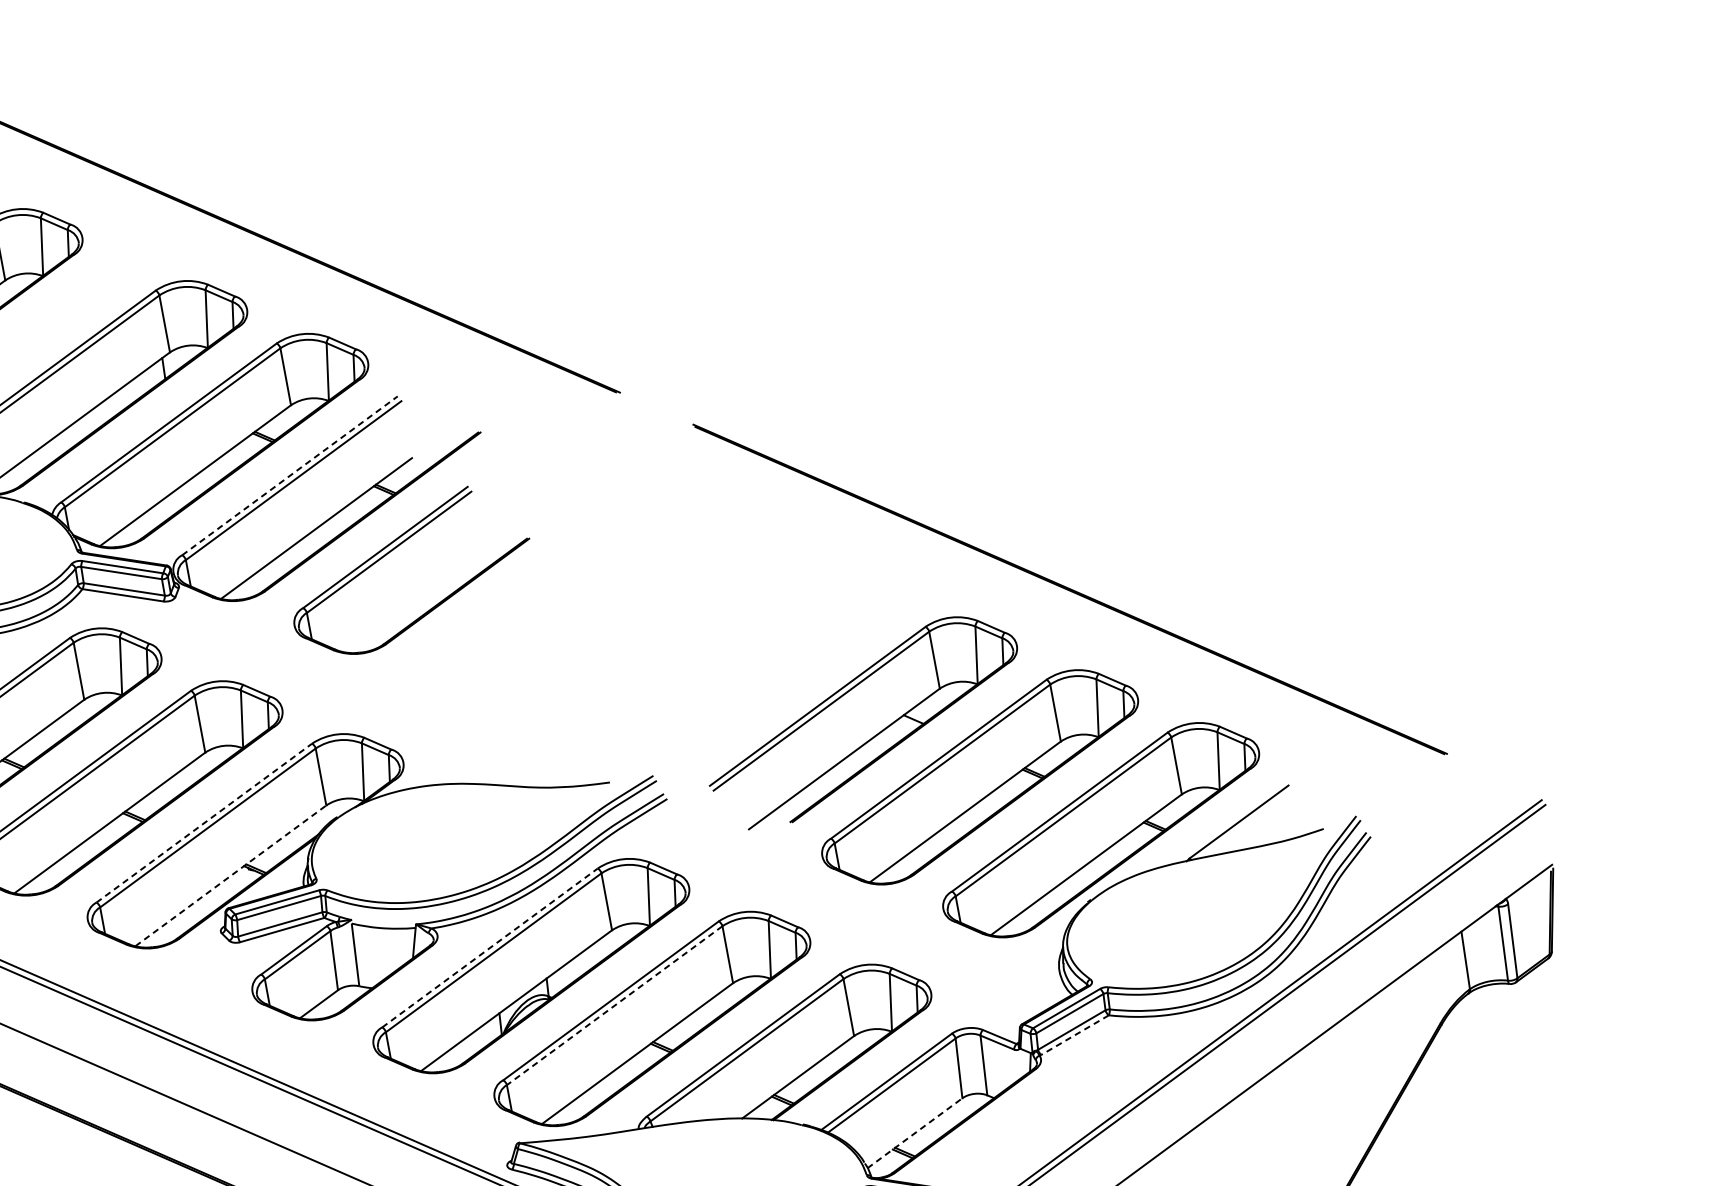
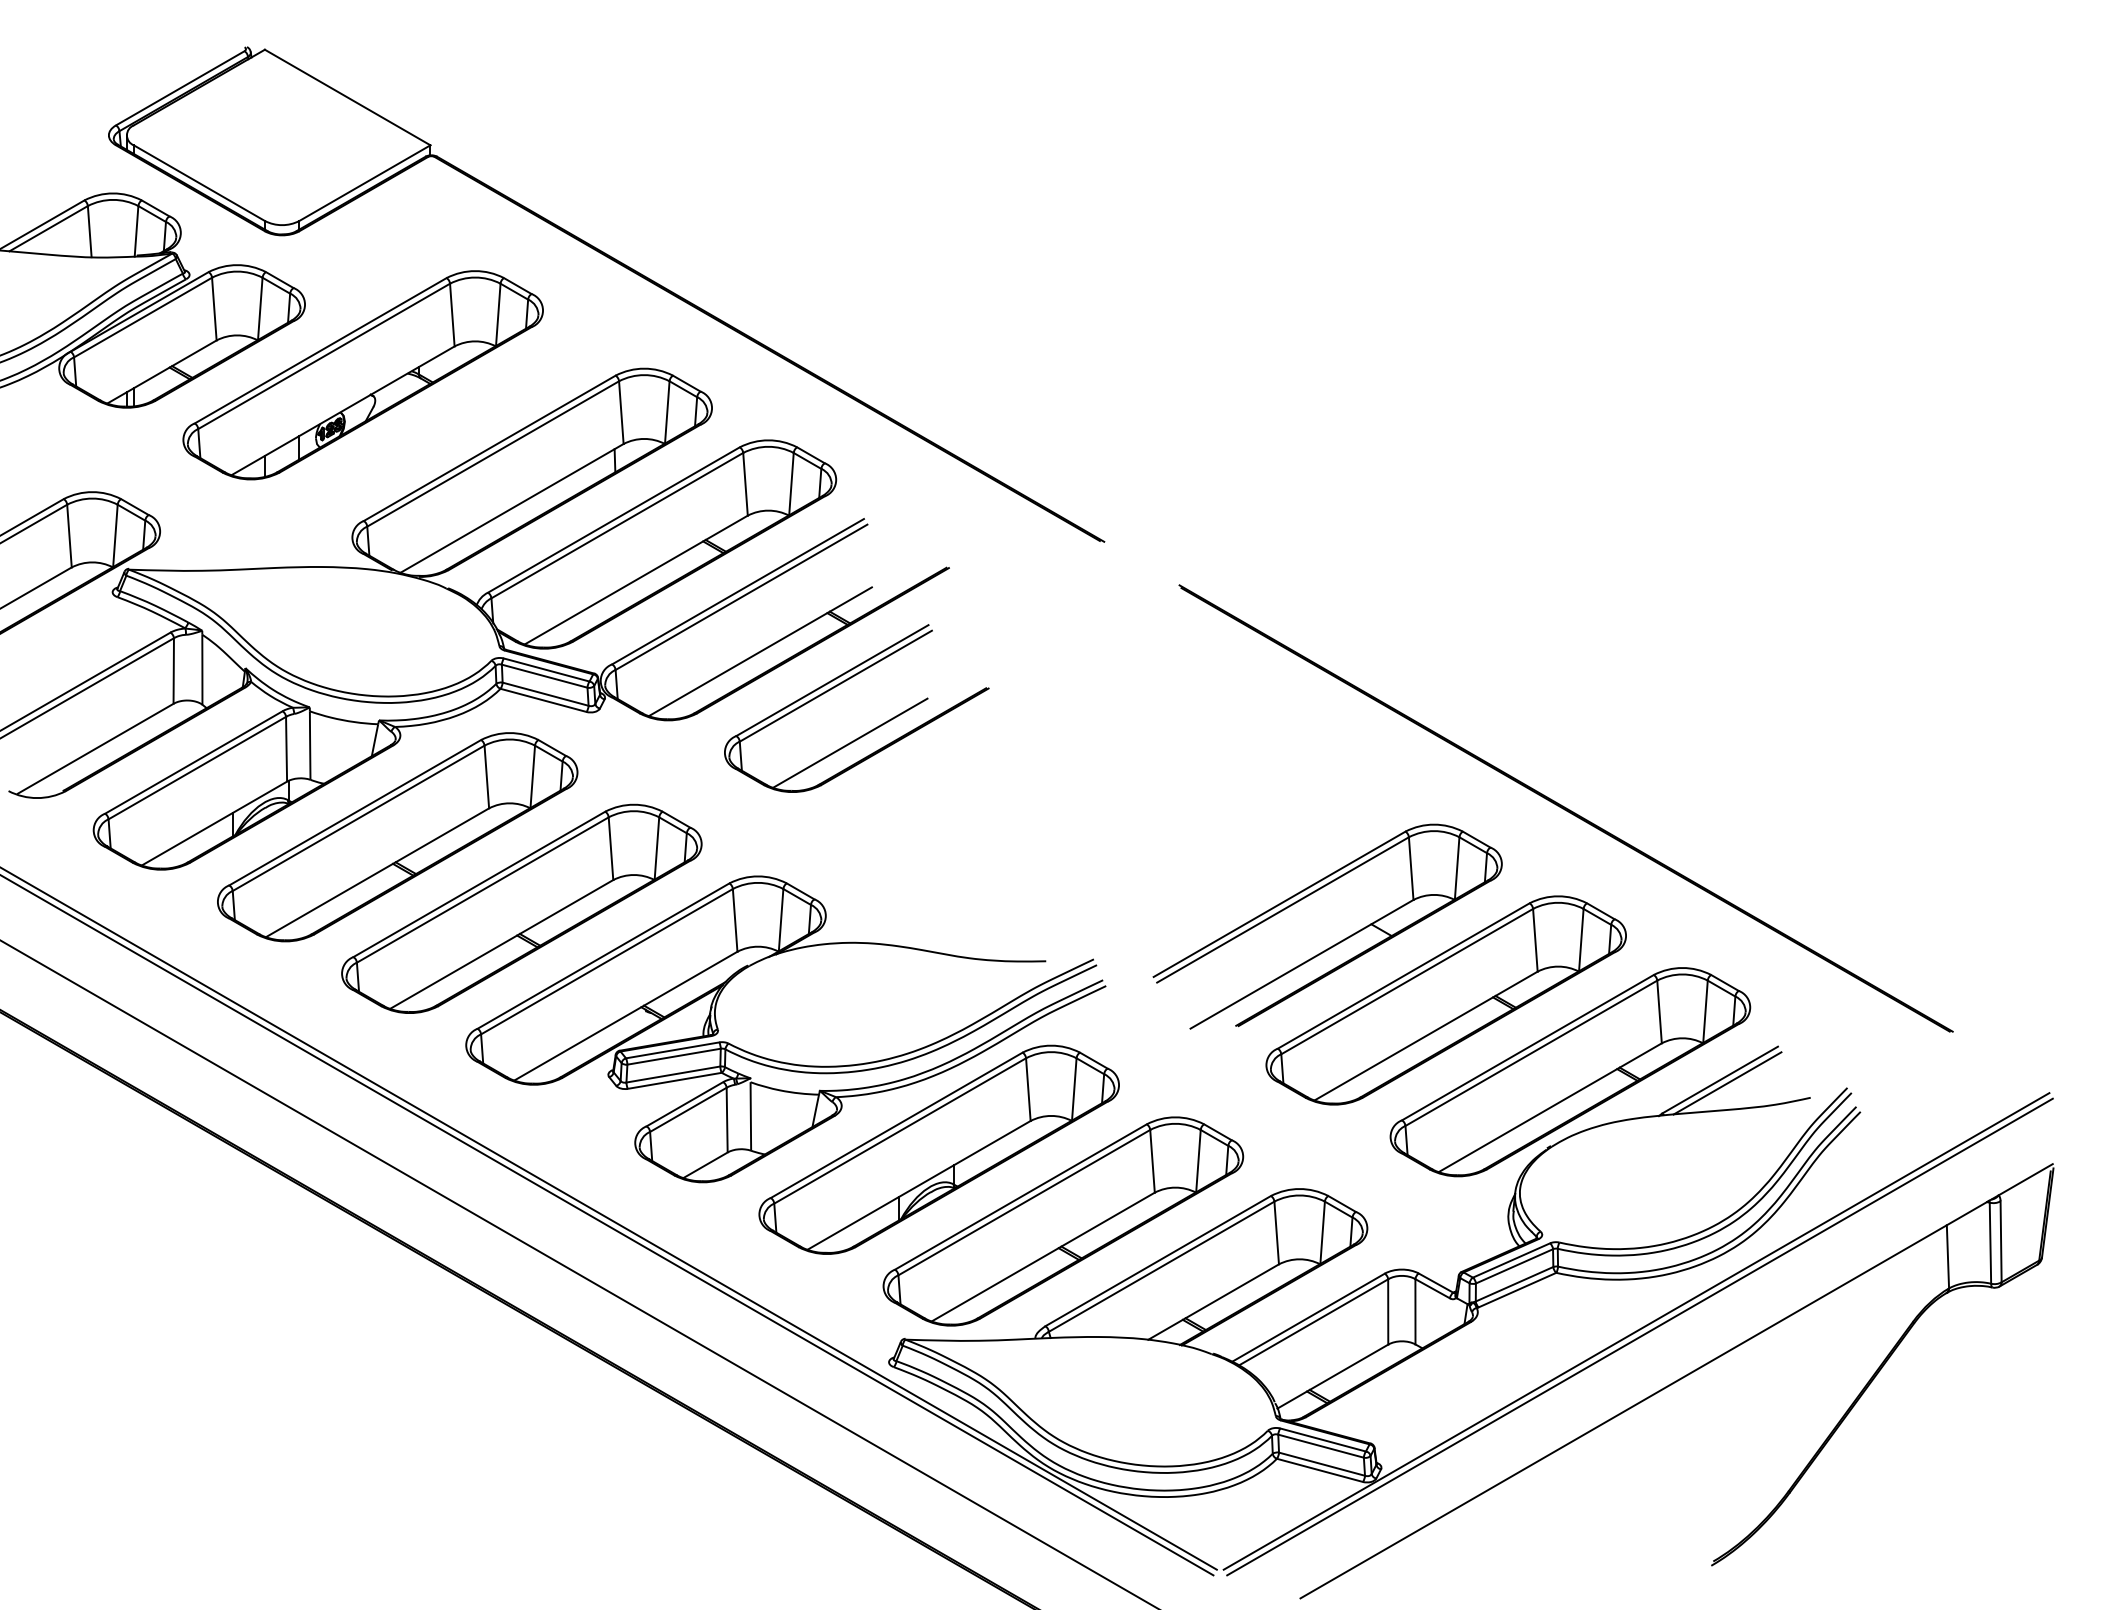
line: (290, 475) -> (738, 591), dashed -> solid
line: (408, 602) -> (850, 742), added
line: (204, 822) -> (603, 955), dashed -> solid
line: (1246, 824) -> (1727, 1083), added
line: (230, 876) -> (625, 1016), dashed -> solid
line: (490, 948) -> (897, 1125), dashed -> solid
line: (613, 1005) -> (1023, 1202), dashed -> solid
line: (1075, 1035) -> (1517, 1290), dashed -> solid
line: (915, 1133) -> (1333, 1376), dashed -> solid

